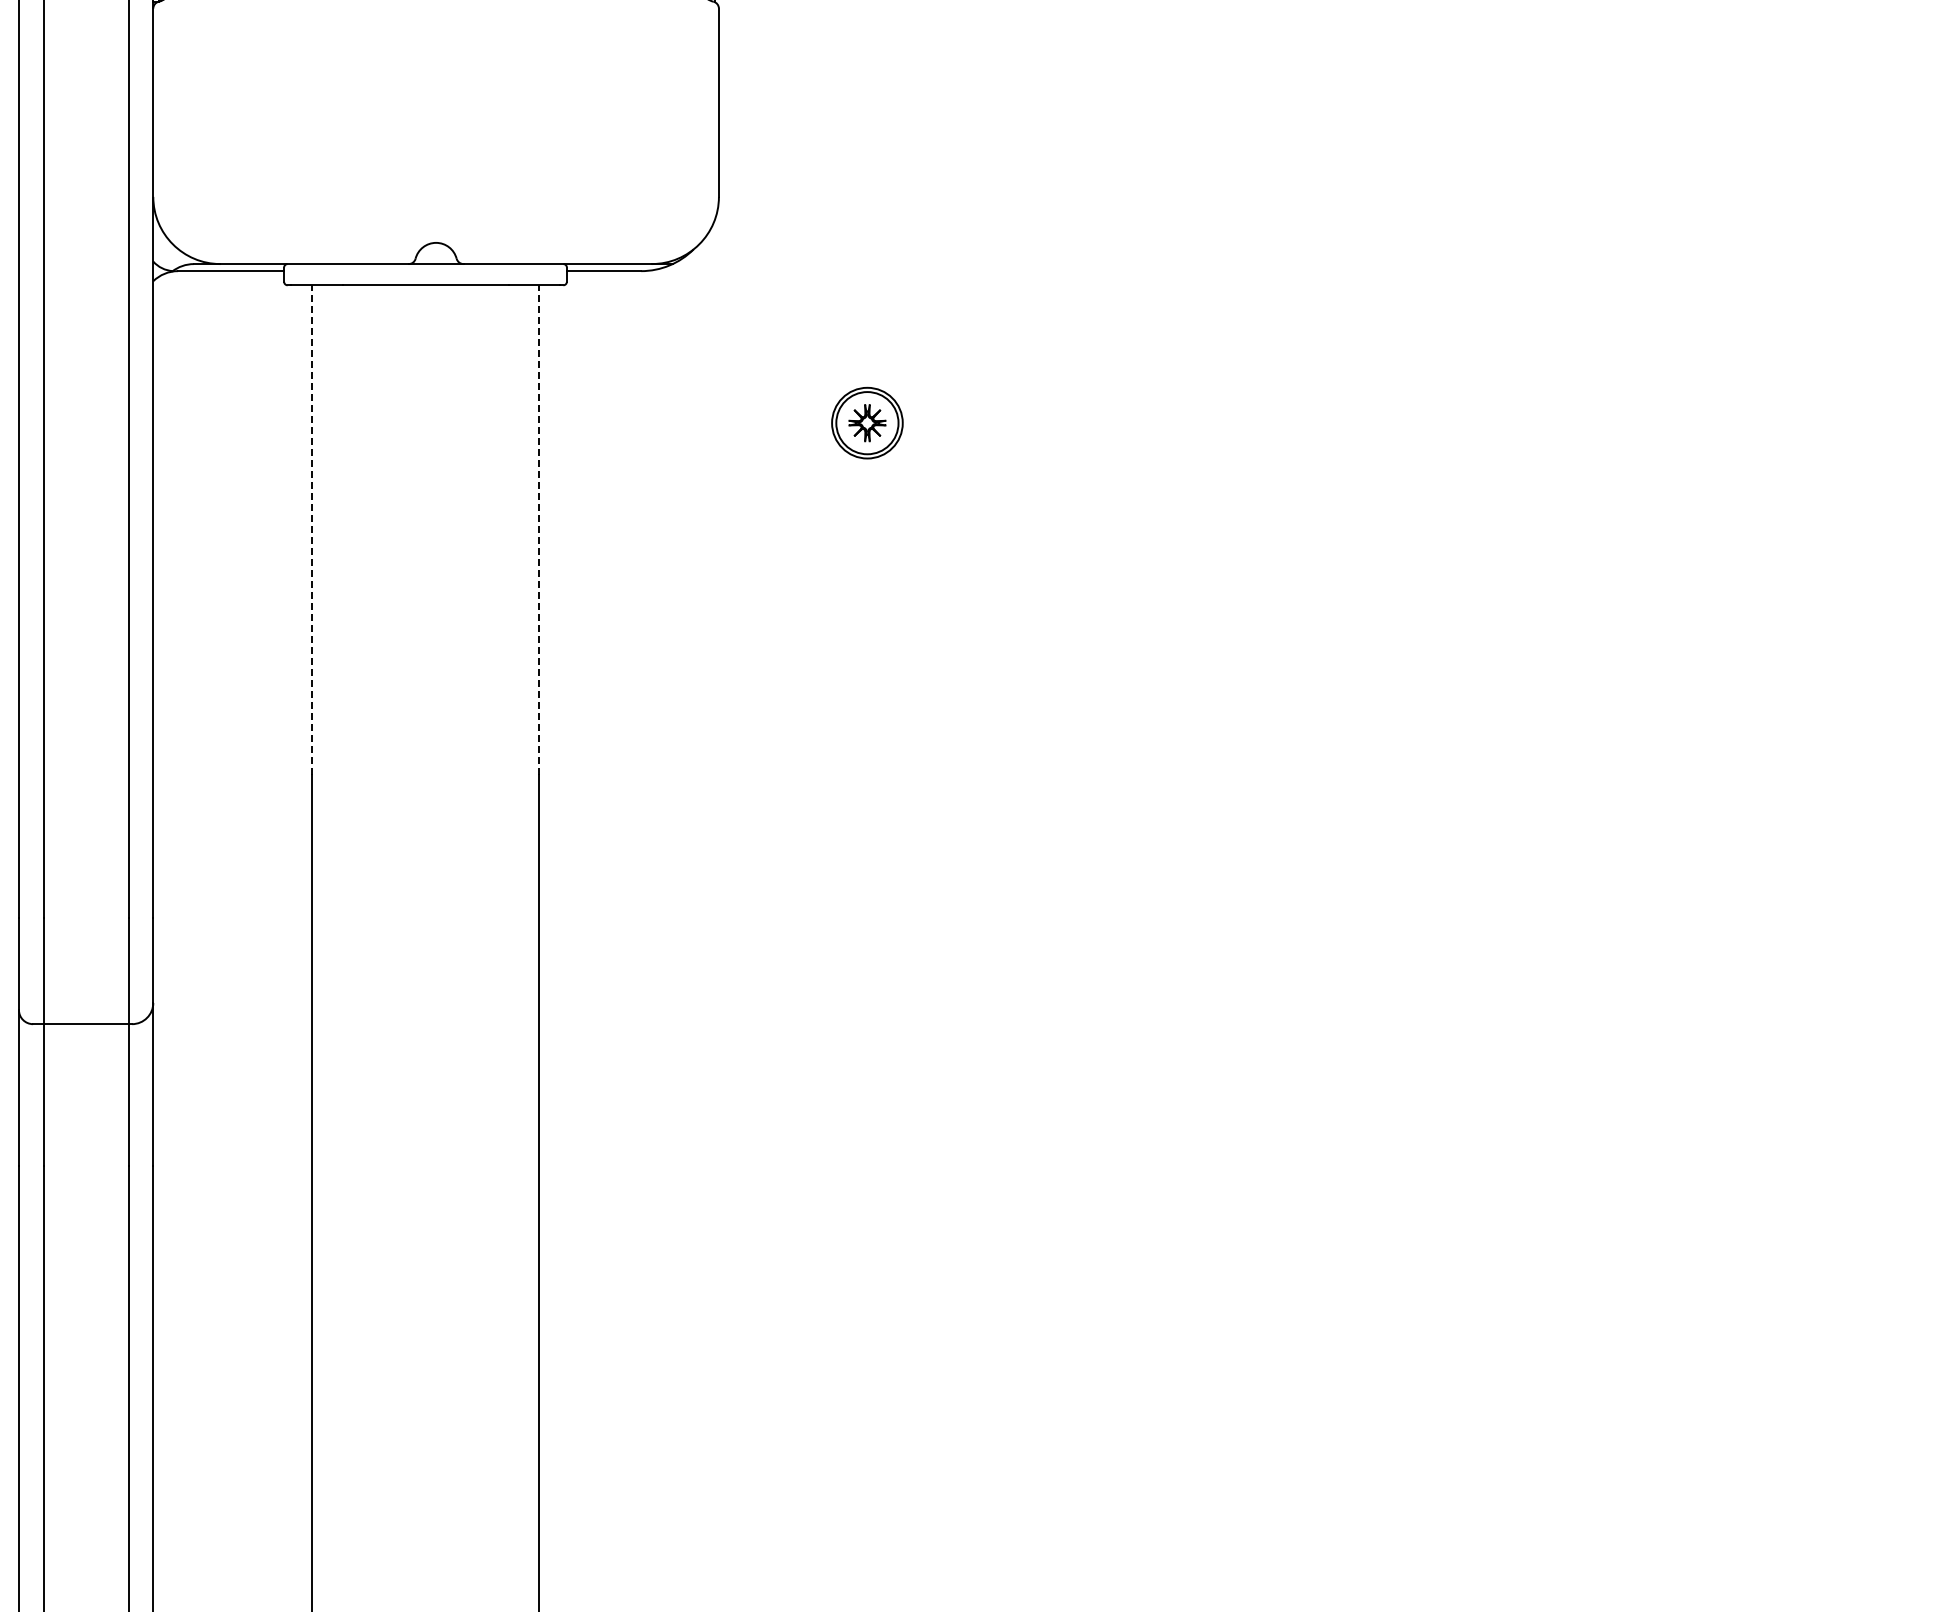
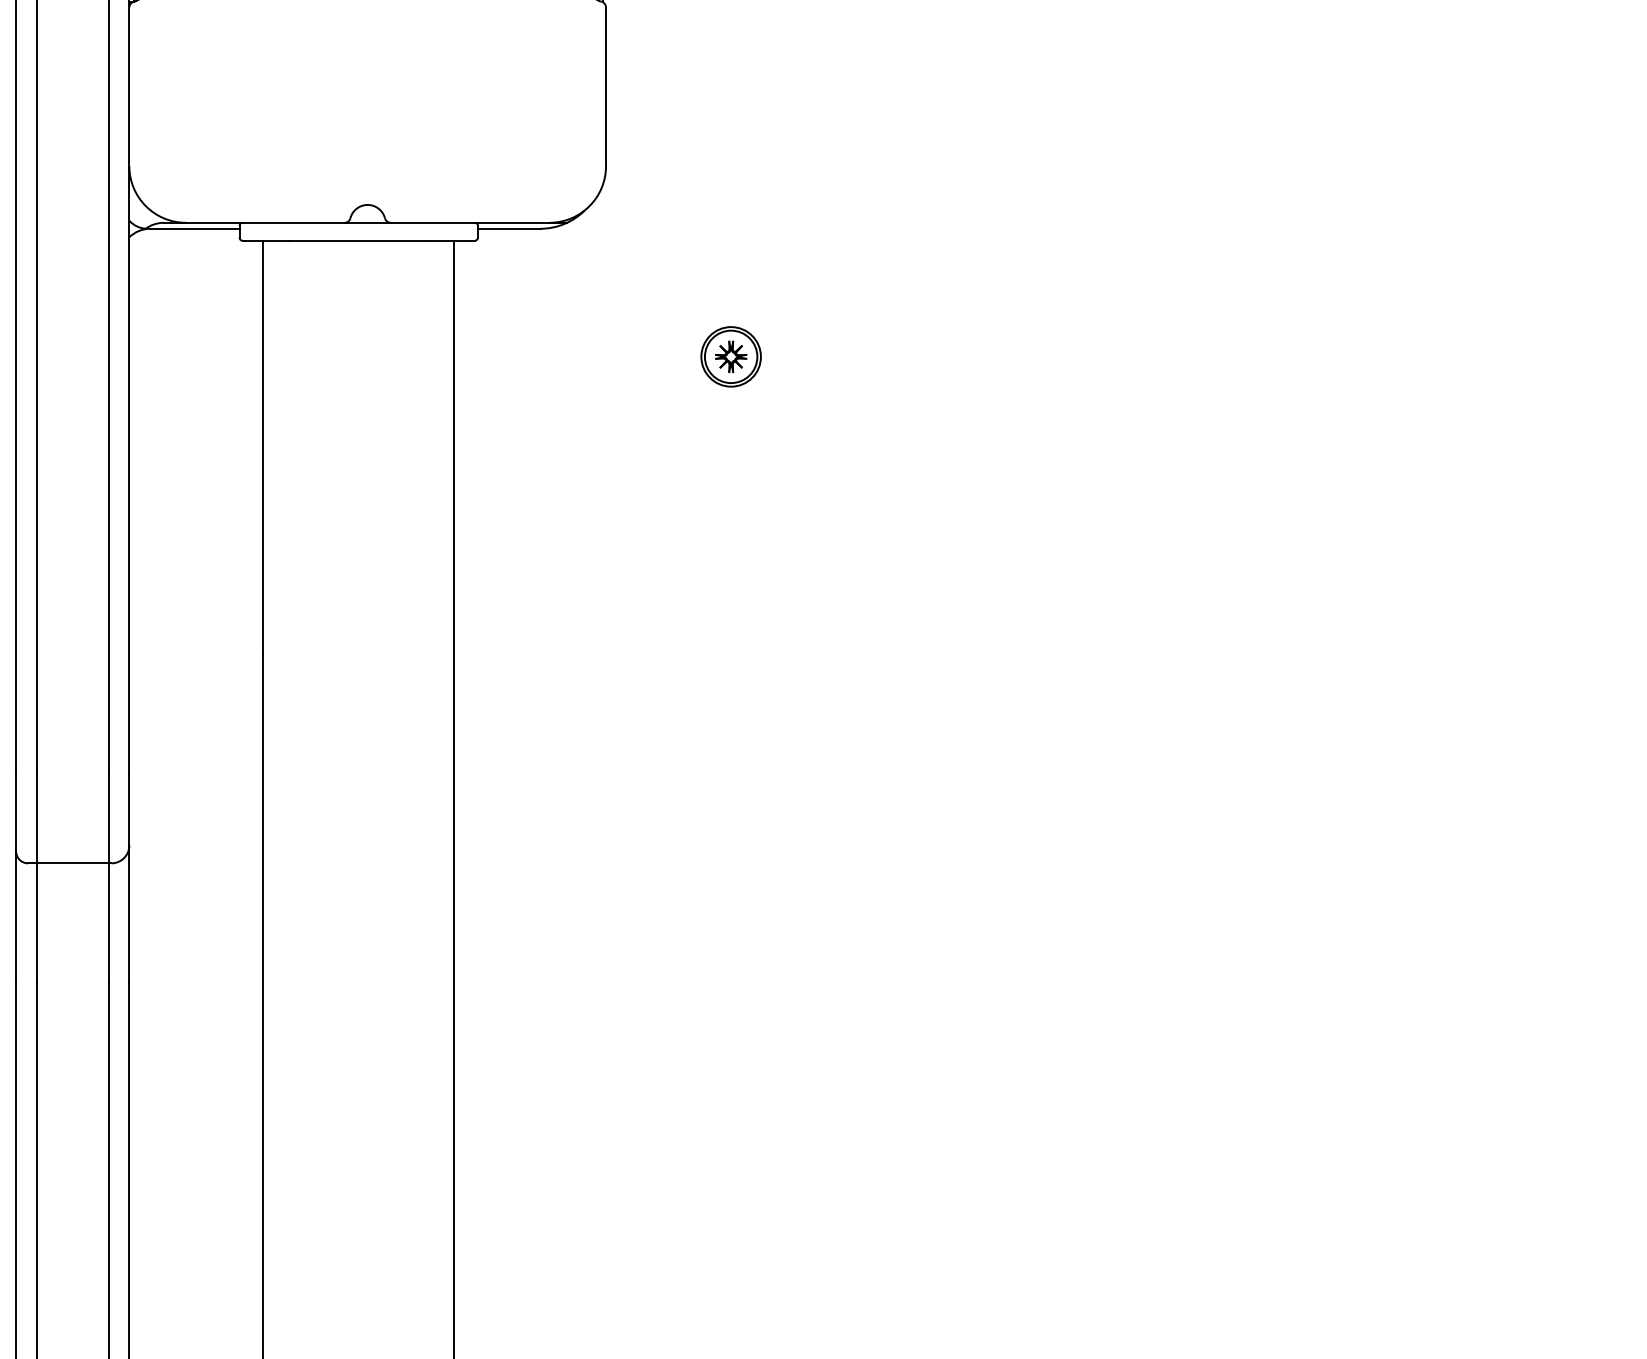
line: (312, 530) -> (263, 447), dashed -> solid
line: (538, 530) -> (453, 447), dashed -> solid

